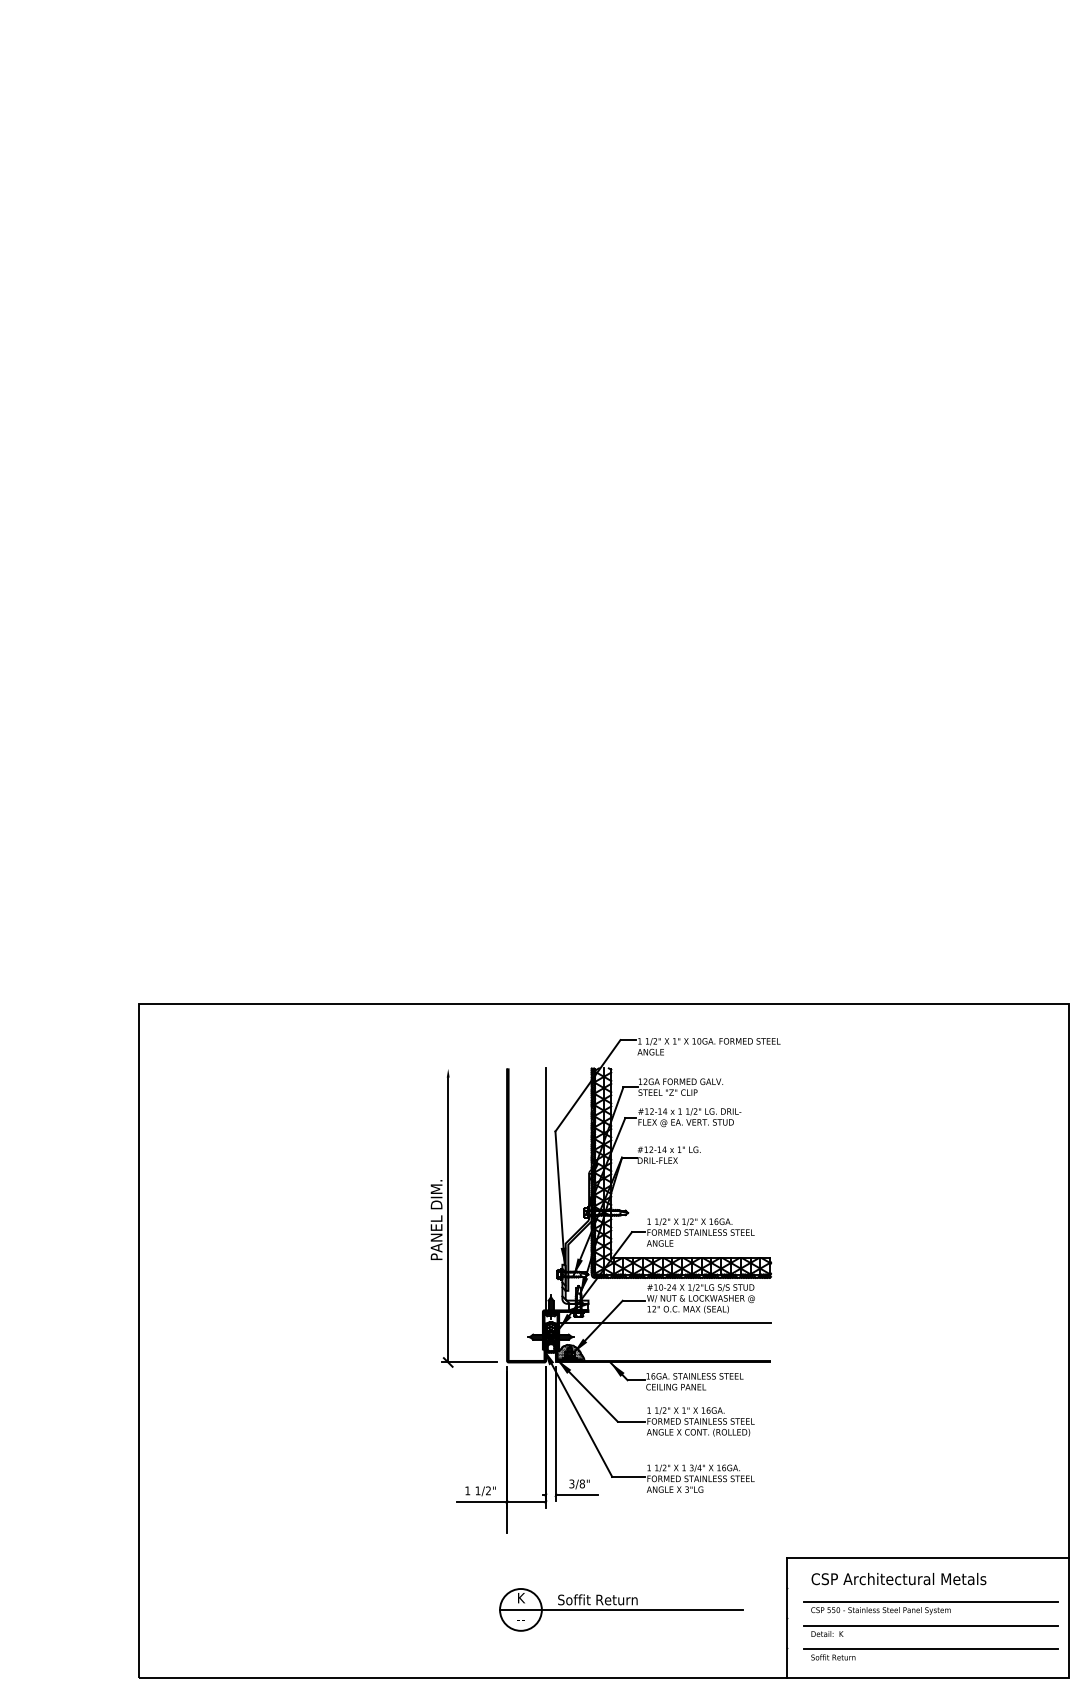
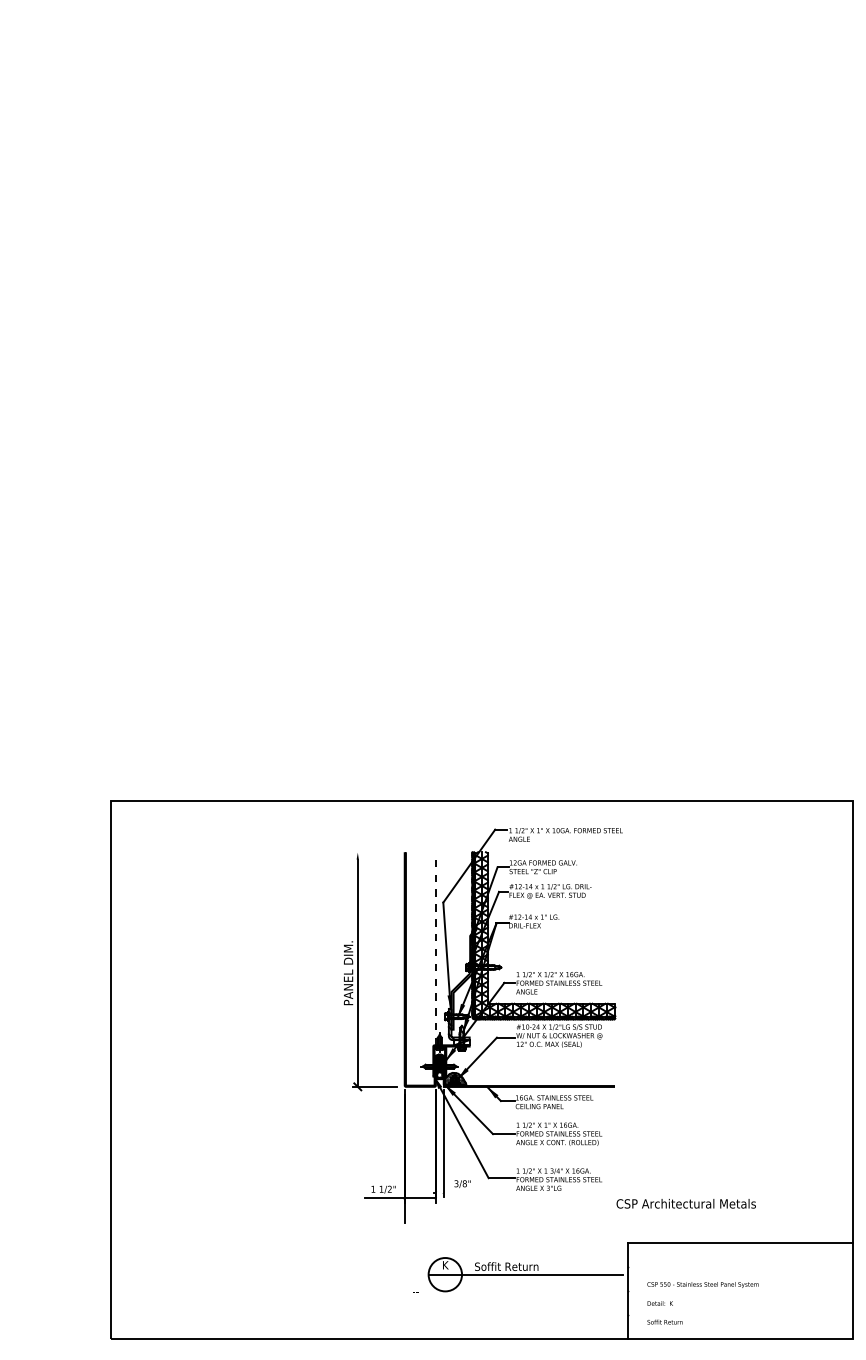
line: (546, 1189) -> (436, 948), solid -> dashed
line: (665, 1323) -> (531, 1055), removed
line: (576, 1495) -> (460, 1192), removed
text: (898, 1579) -> (685, 1204), moved
line: (930, 1602) -> (742, 1278), removed
part: (621, 1609) -> (525, 1274), moved
line: (930, 1626) -> (742, 1297), removed
line: (930, 1648) -> (742, 1315), removed

